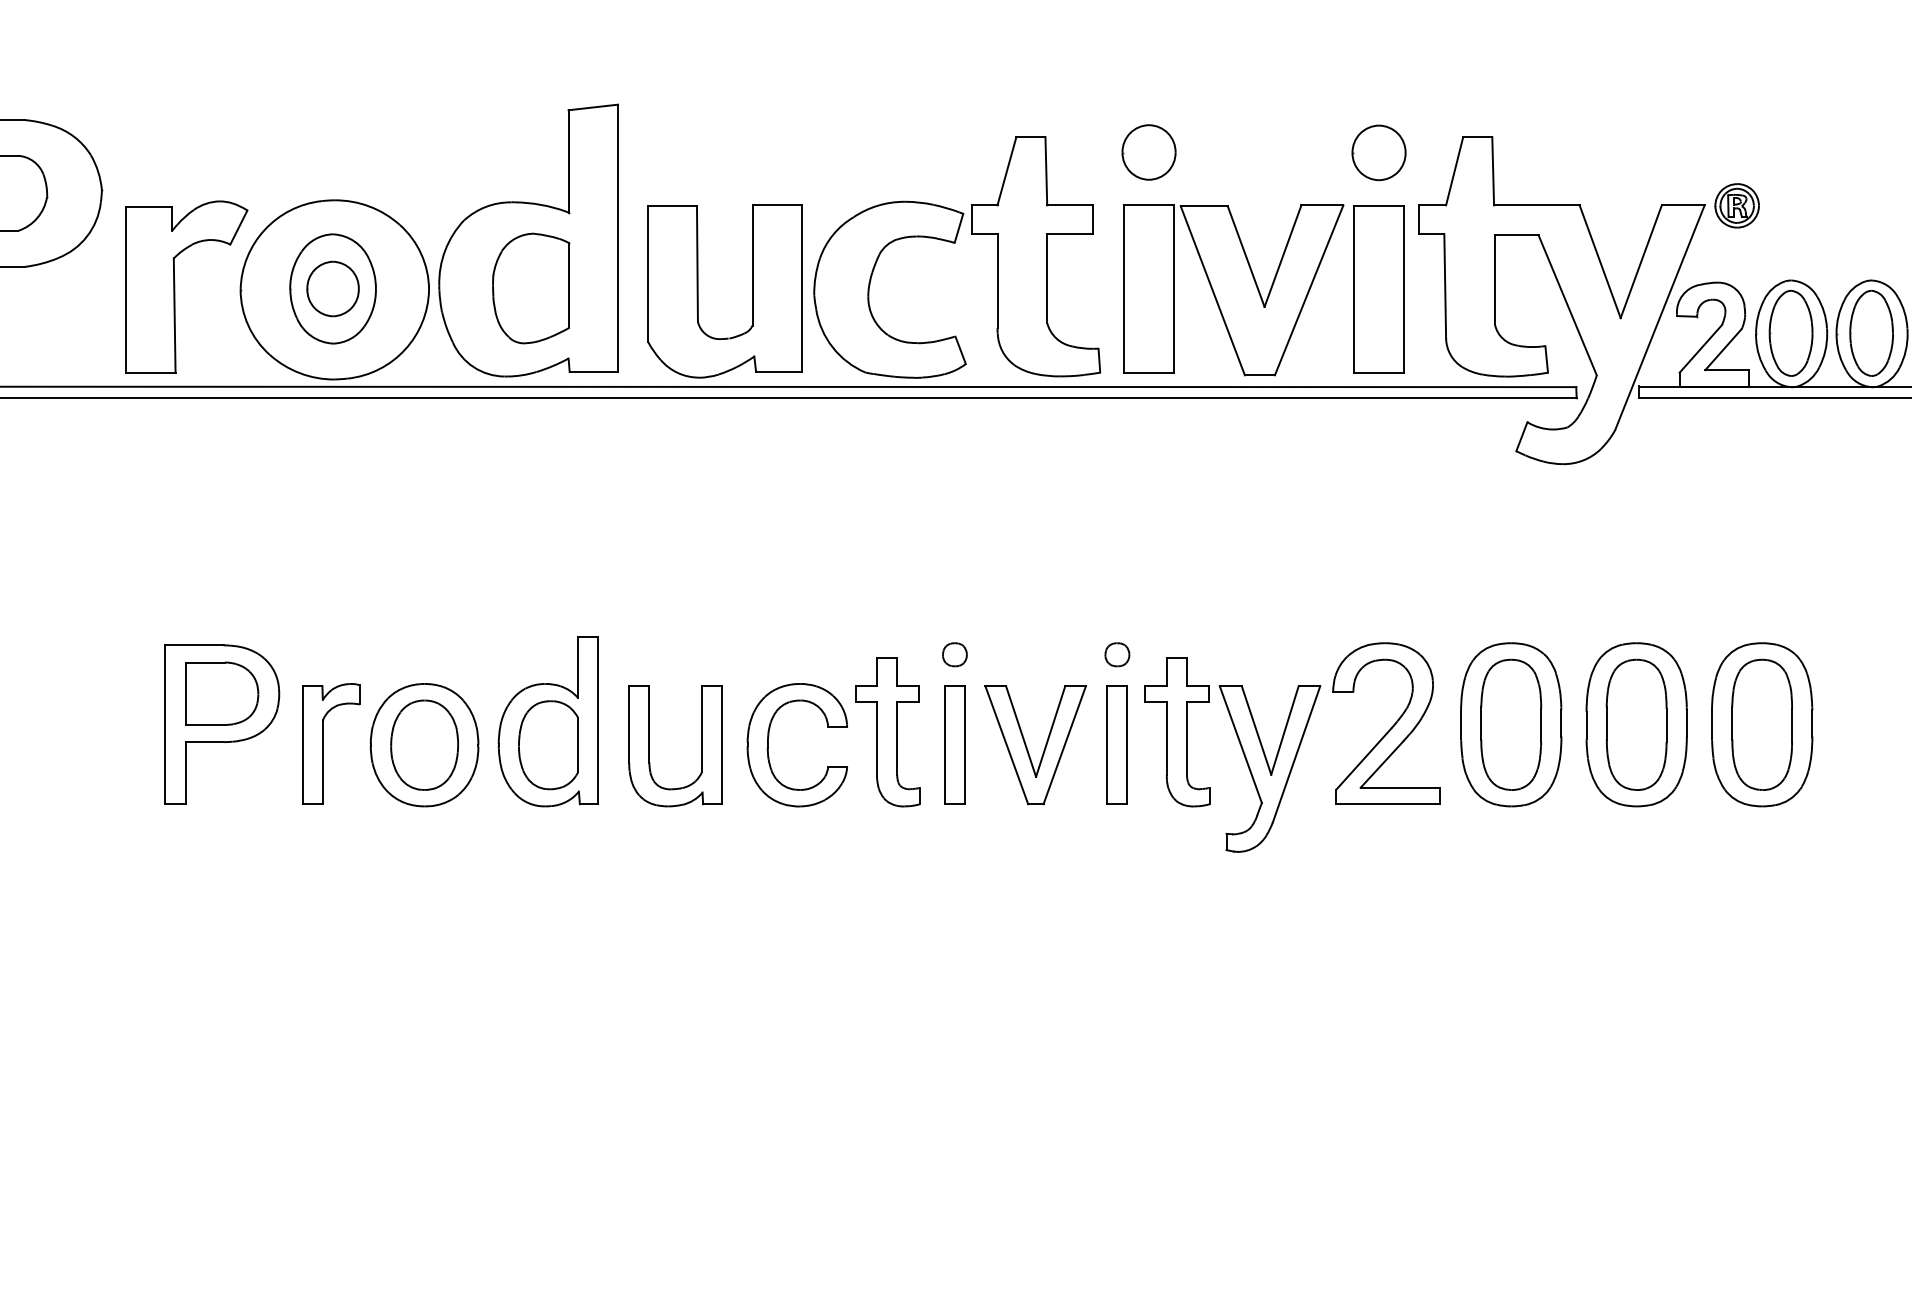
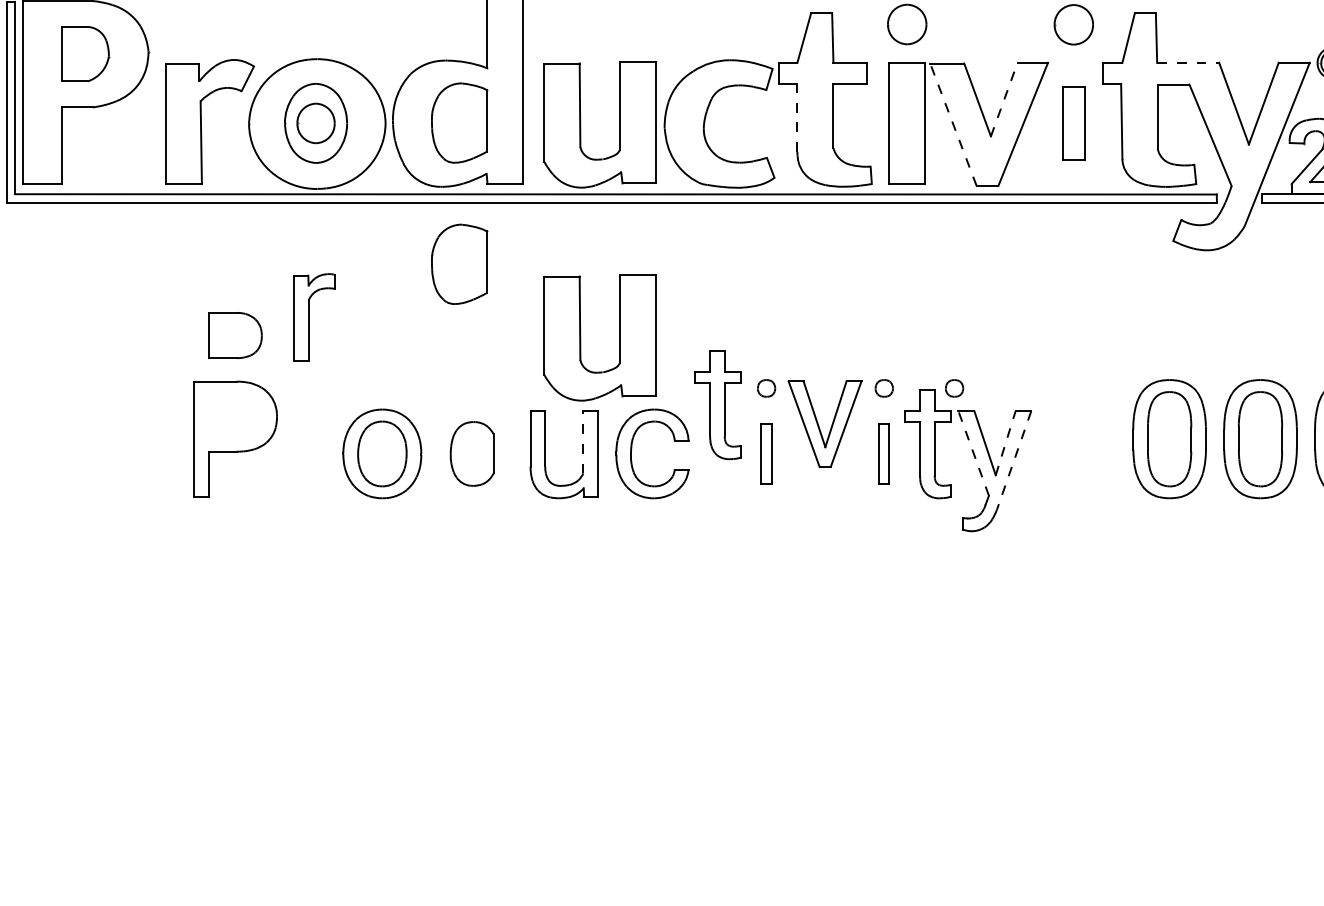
line: (1536, 205) -> (1187, 62), solid -> dashed
line: (1283, 255) -> (1004, 99), solid -> dashed
line: (997, 281) -> (797, 117), solid -> dashed
part: (1378, 289) -> (1073, 123), size x0.6
line: (1212, 290) -> (953, 124), solid -> dashed
part: (531, 483) -> (459, 264), added
part: (698, 585) -> (580, 338), added
part: (1214, 654) -> (954, 388), added
part: (222, 693) -> (235, 335), moved
part: (547, 721) -> (471, 436), removed
part: (1386, 723) -> (1079, 438), removed
line: (702, 729) -> (583, 442), solid -> dashed
line: (1285, 729) -> (1006, 442), solid -> dashed
part: (887, 732) -> (717, 405), moved
part: (323, 743) -> (309, 317), moved
part: (954, 744) -> (766, 453), size x0.7
part: (1116, 744) -> (883, 453), size x0.7
line: (1240, 744) -> (973, 453), solid -> dashed
part: (1027, 747) -> (819, 425), moved
line: (1296, 754) -> (1014, 460), solid -> dashed

